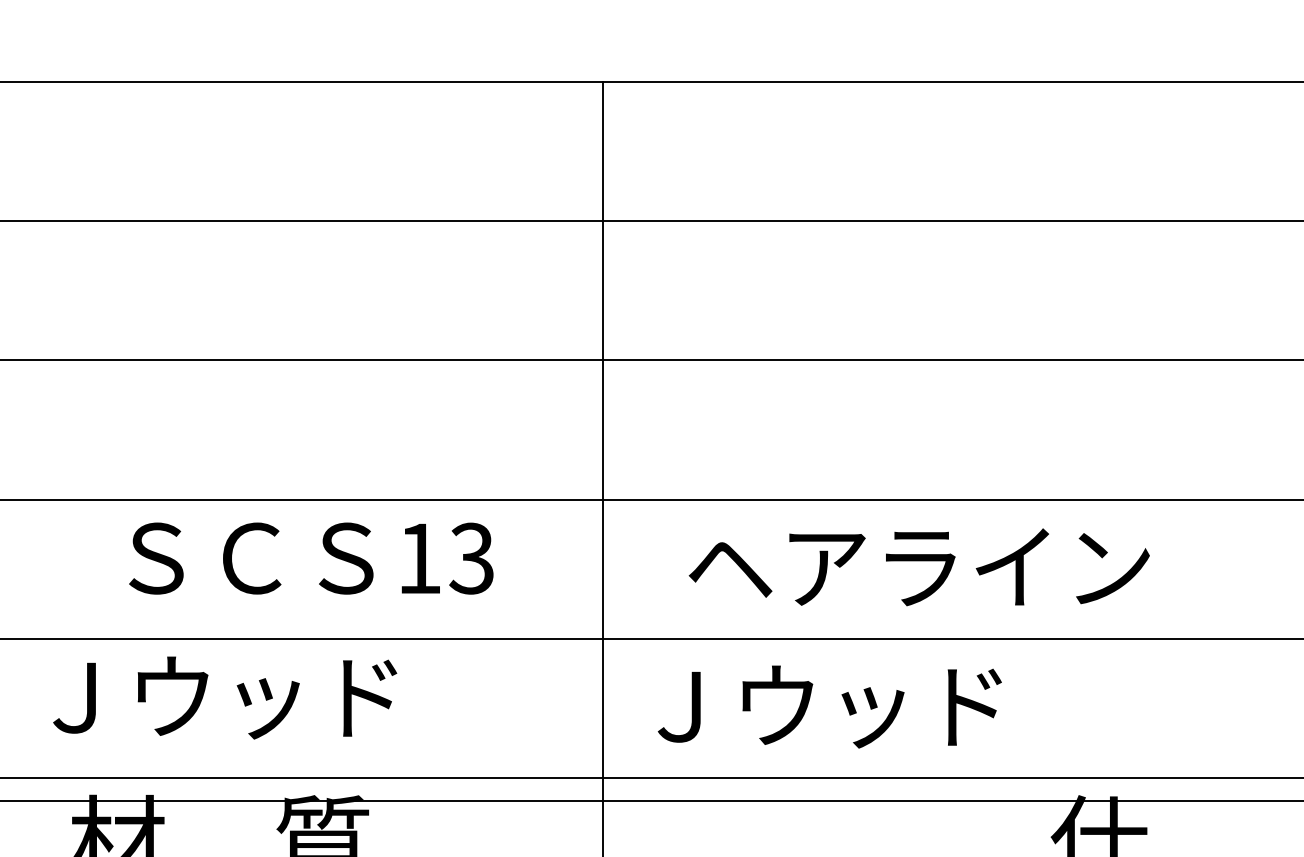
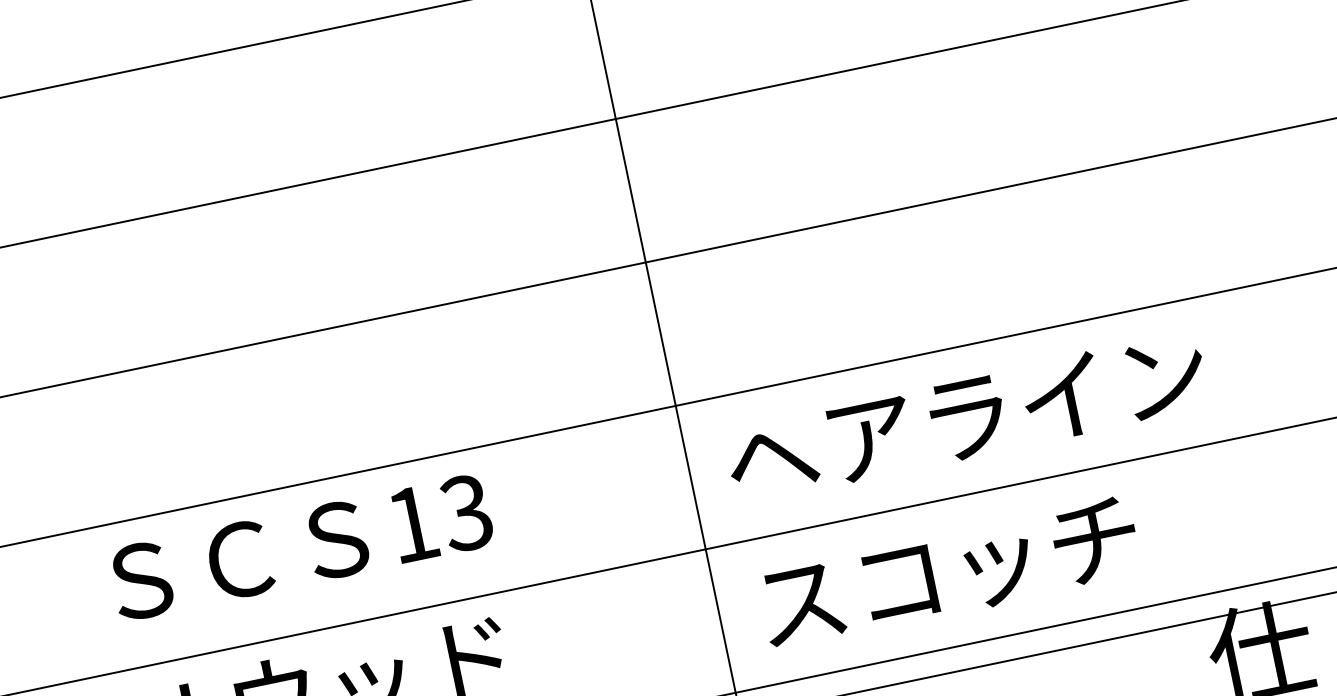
text: (311, 558) -> (301, 547), moved
text: (918, 567) -> (965, 418), moved
text: (825, 705) -> (949, 570), Ｊウッド -> スコッチ

